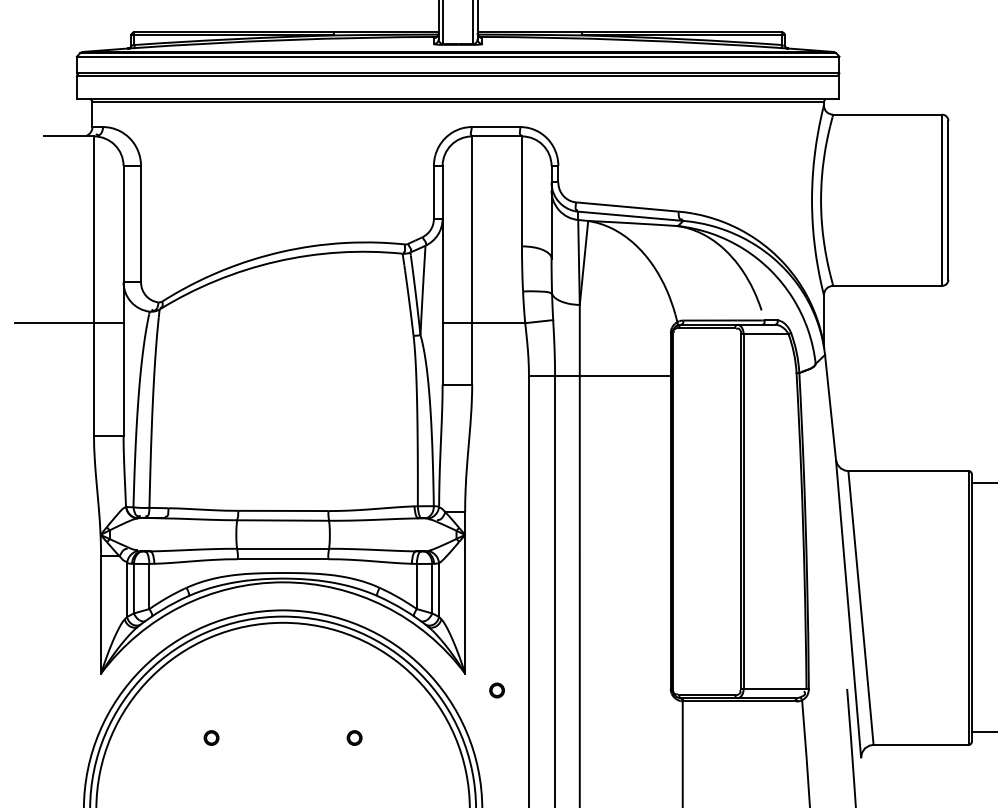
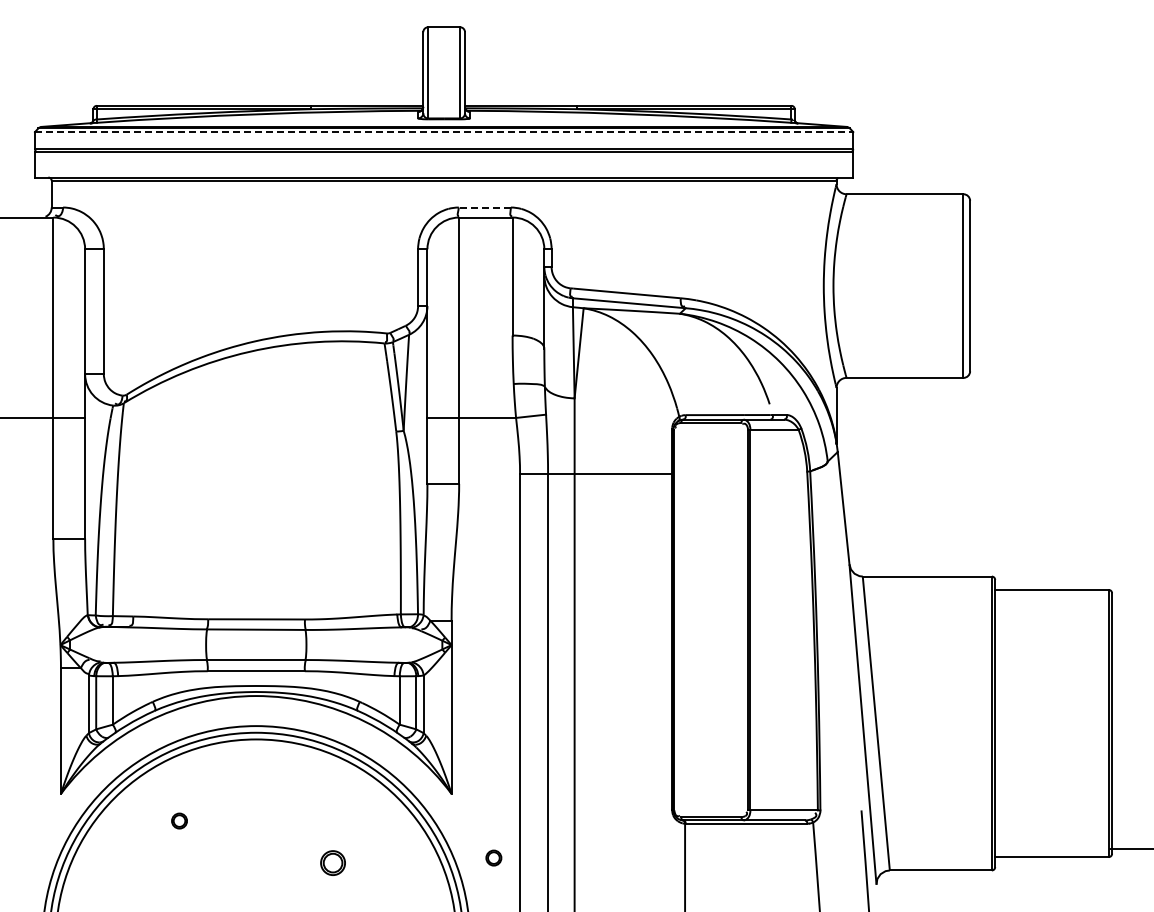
line: (458, 57) -> (444, 132), solid -> dashed
line: (495, 127) -> (484, 207), solid -> dashed
circle: (496, 689) -> (493, 857), moved
circle: (211, 737) -> (179, 820), moved
circle: (354, 737) -> (332, 862), size x1.6

